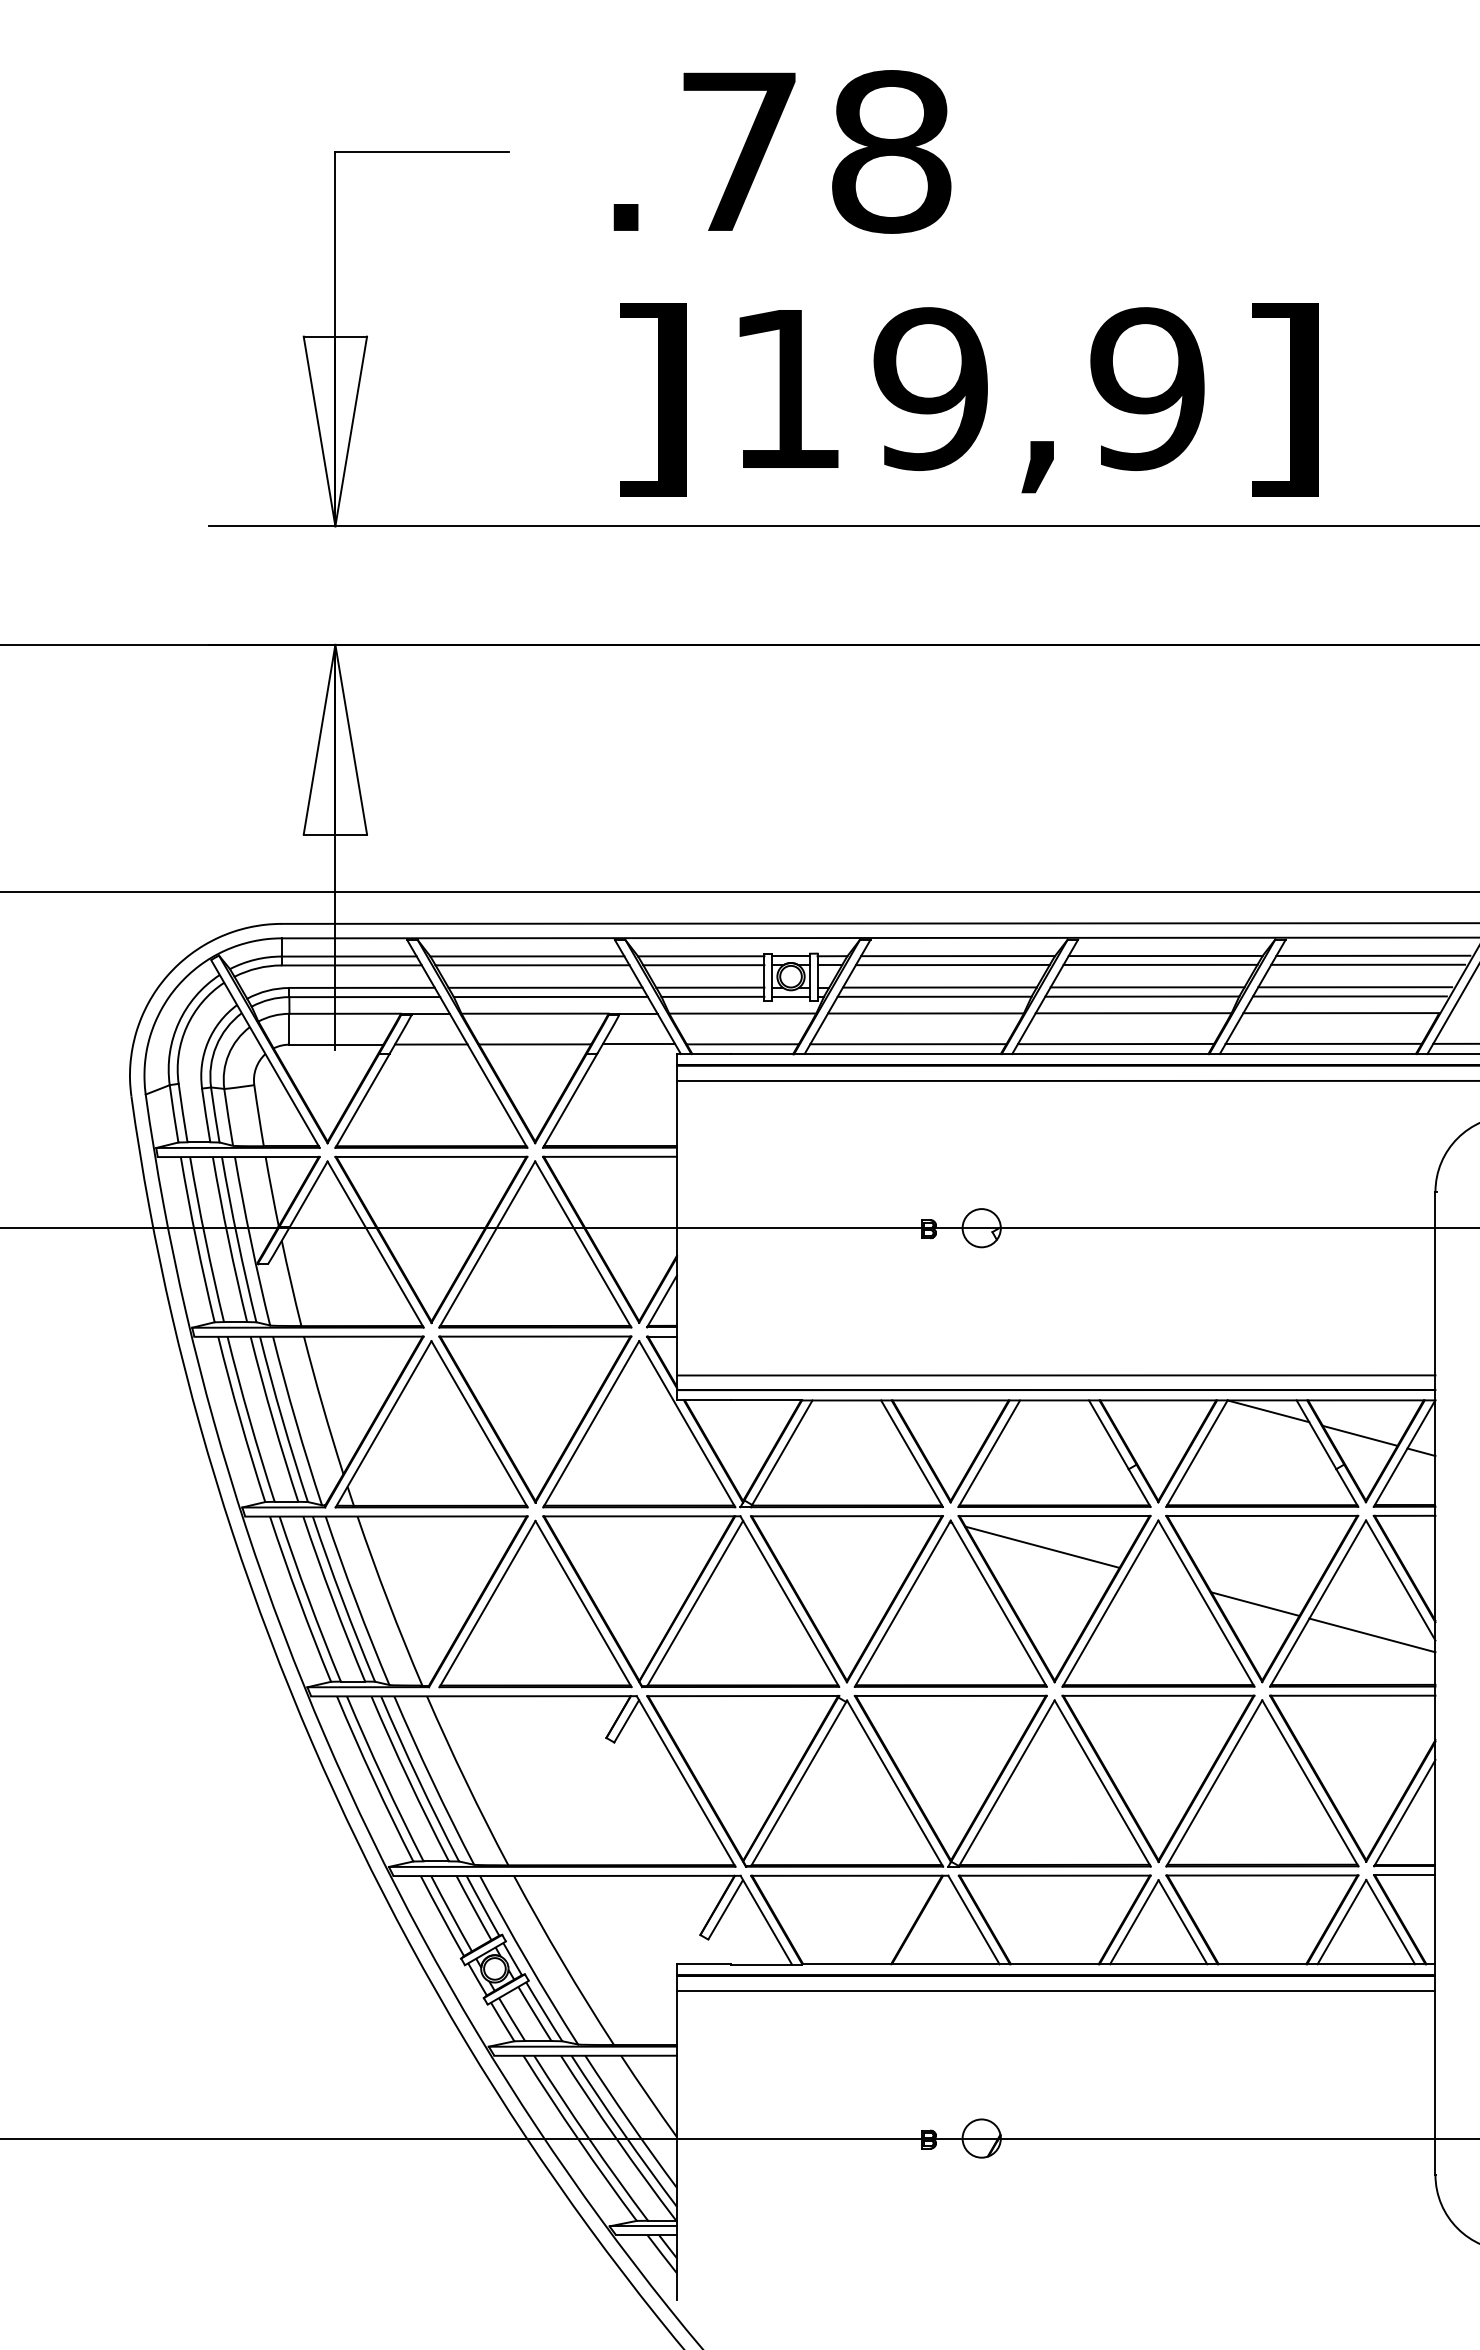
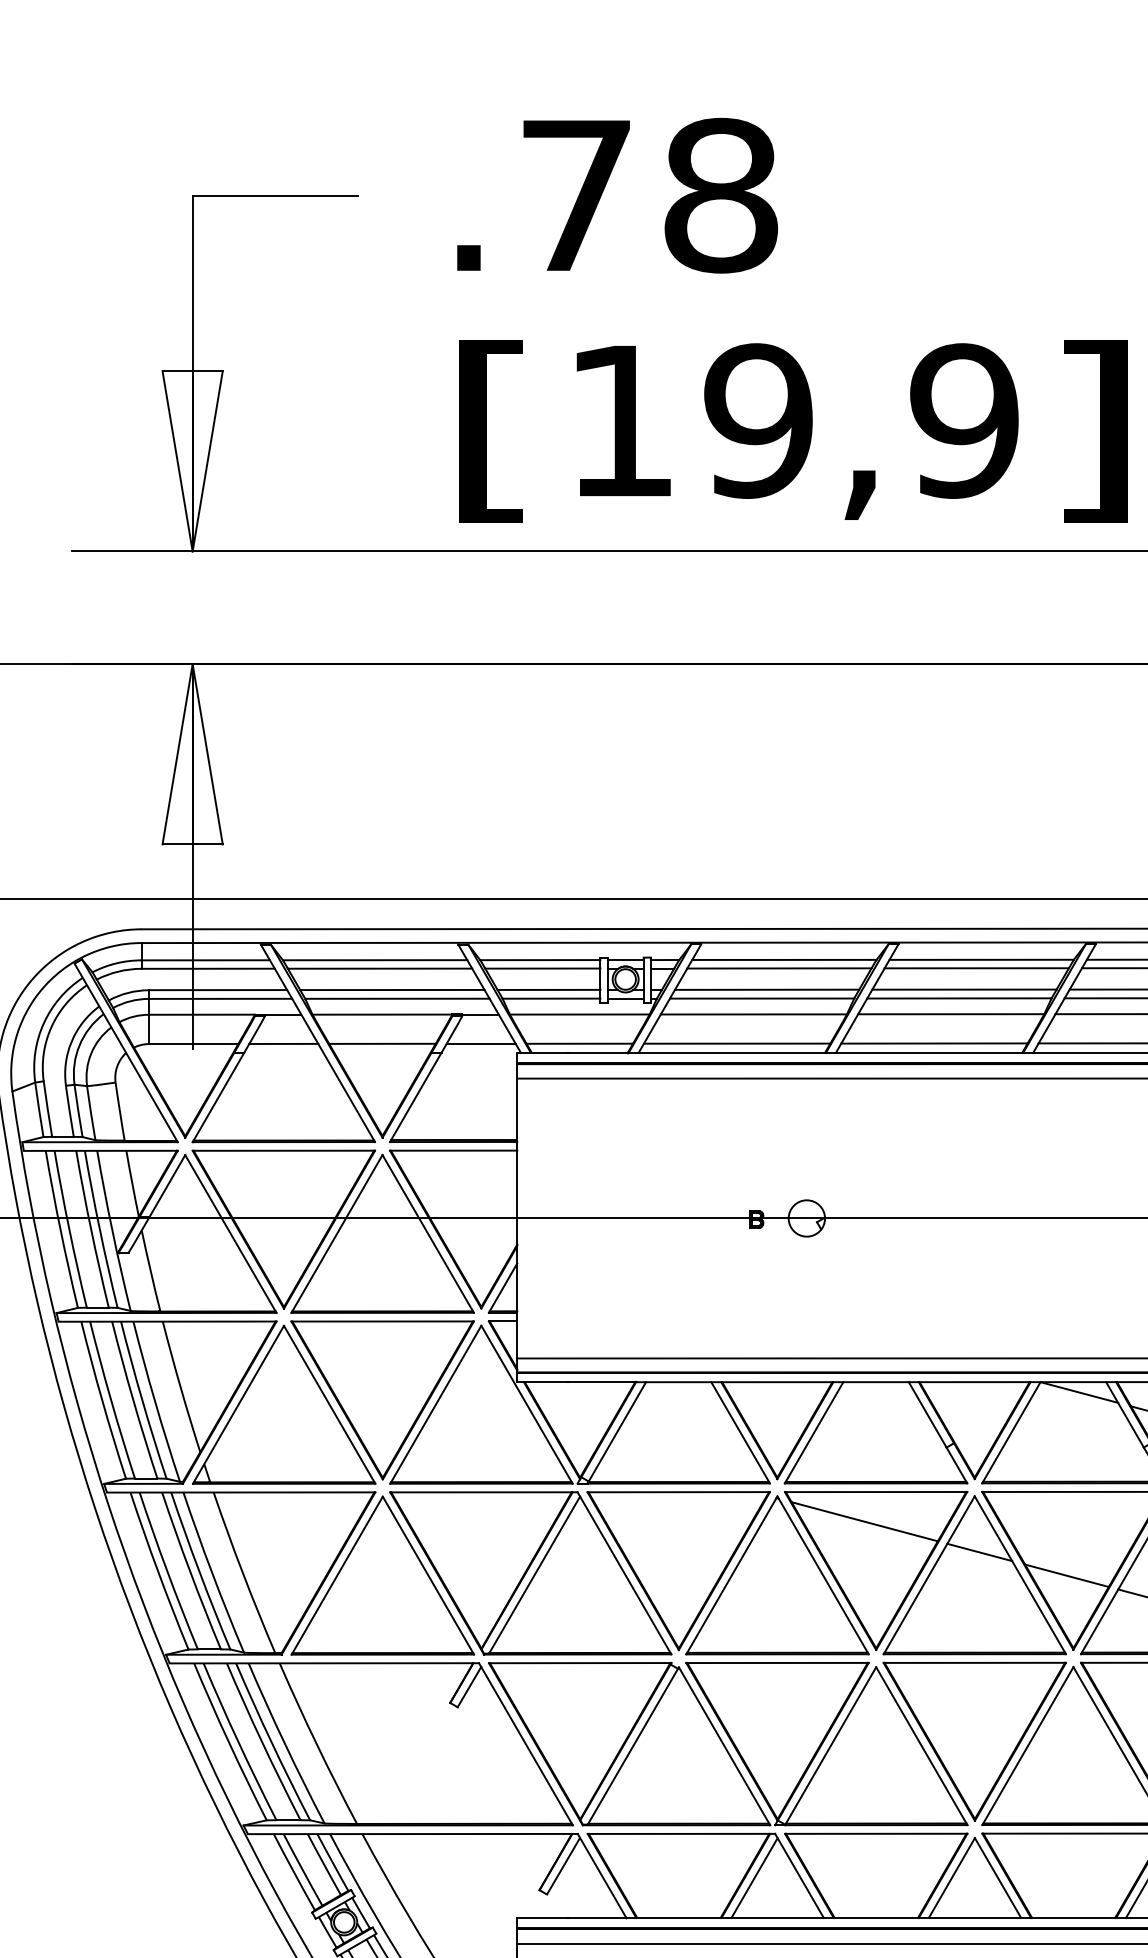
text: (651, 399) -> (493, 430), ] -> [
line: (1163, 1579) -> (979, 1552), added
line: (926, 1922) -> (754, 1878), added

